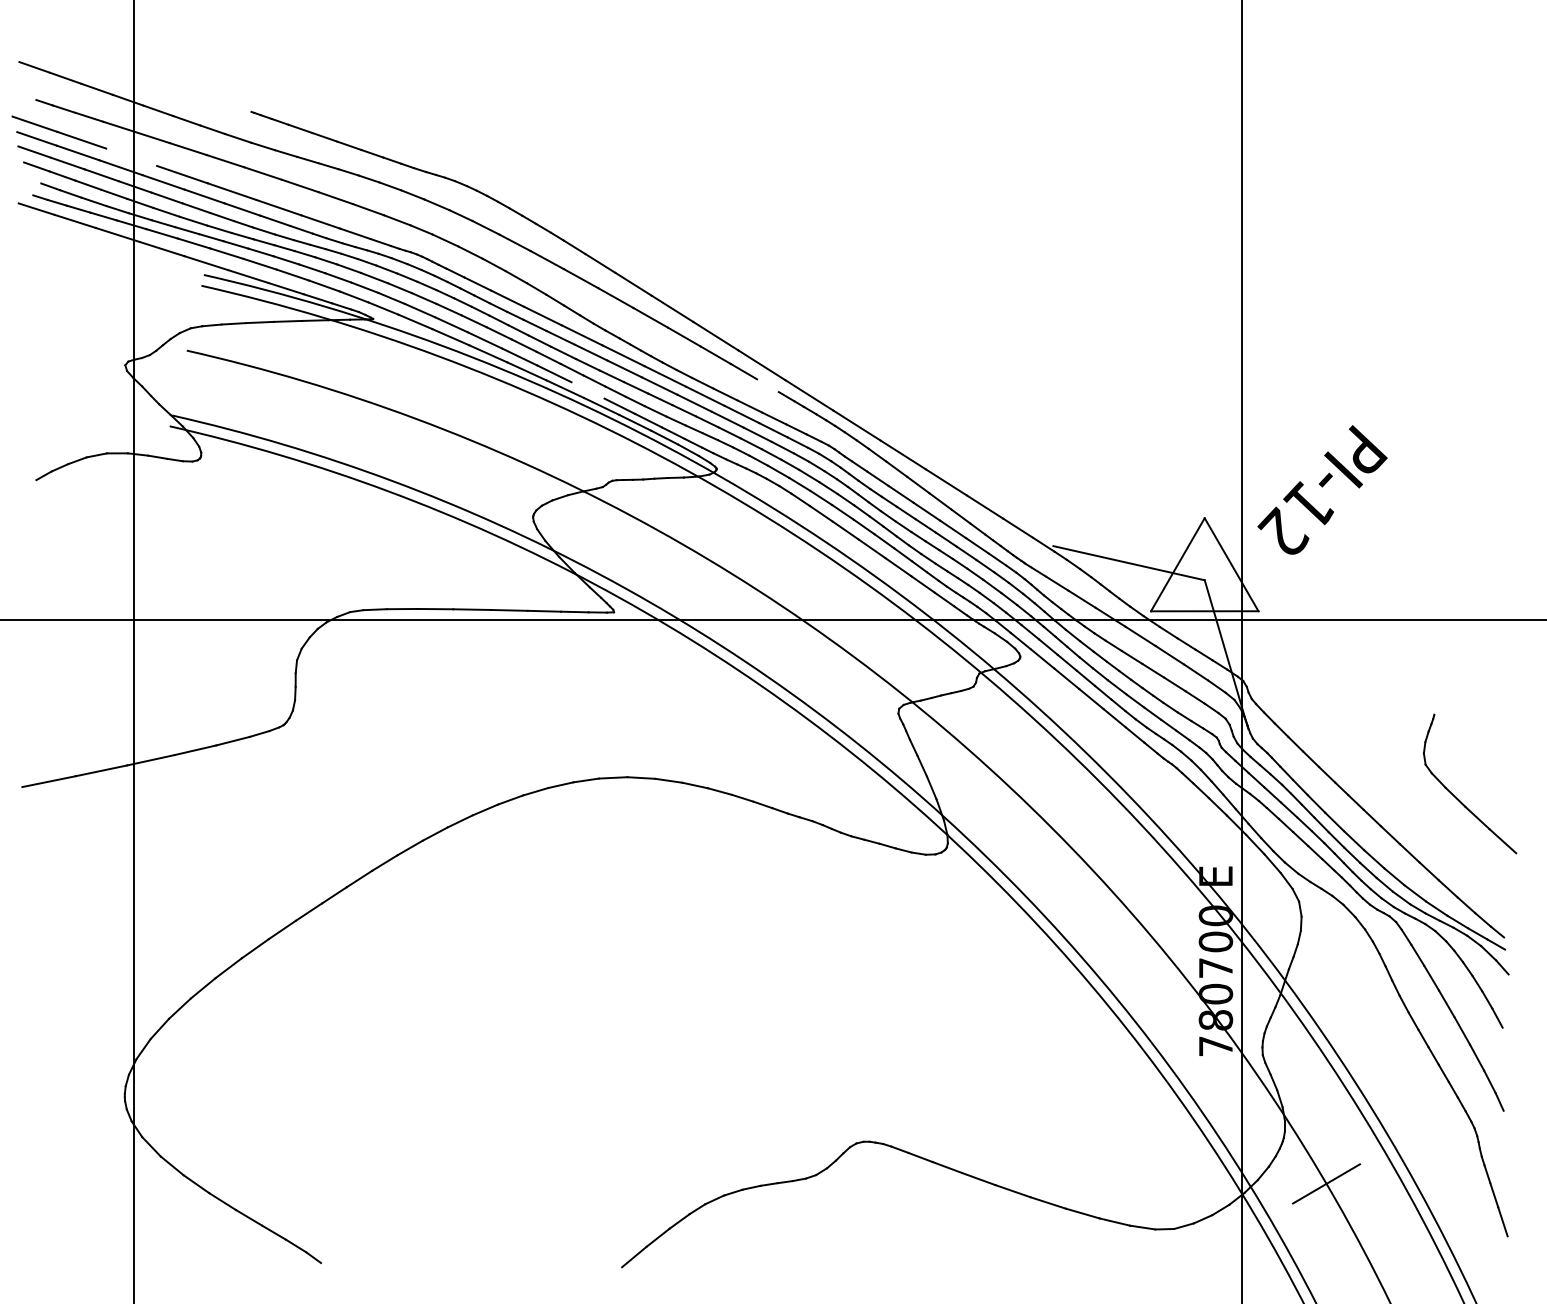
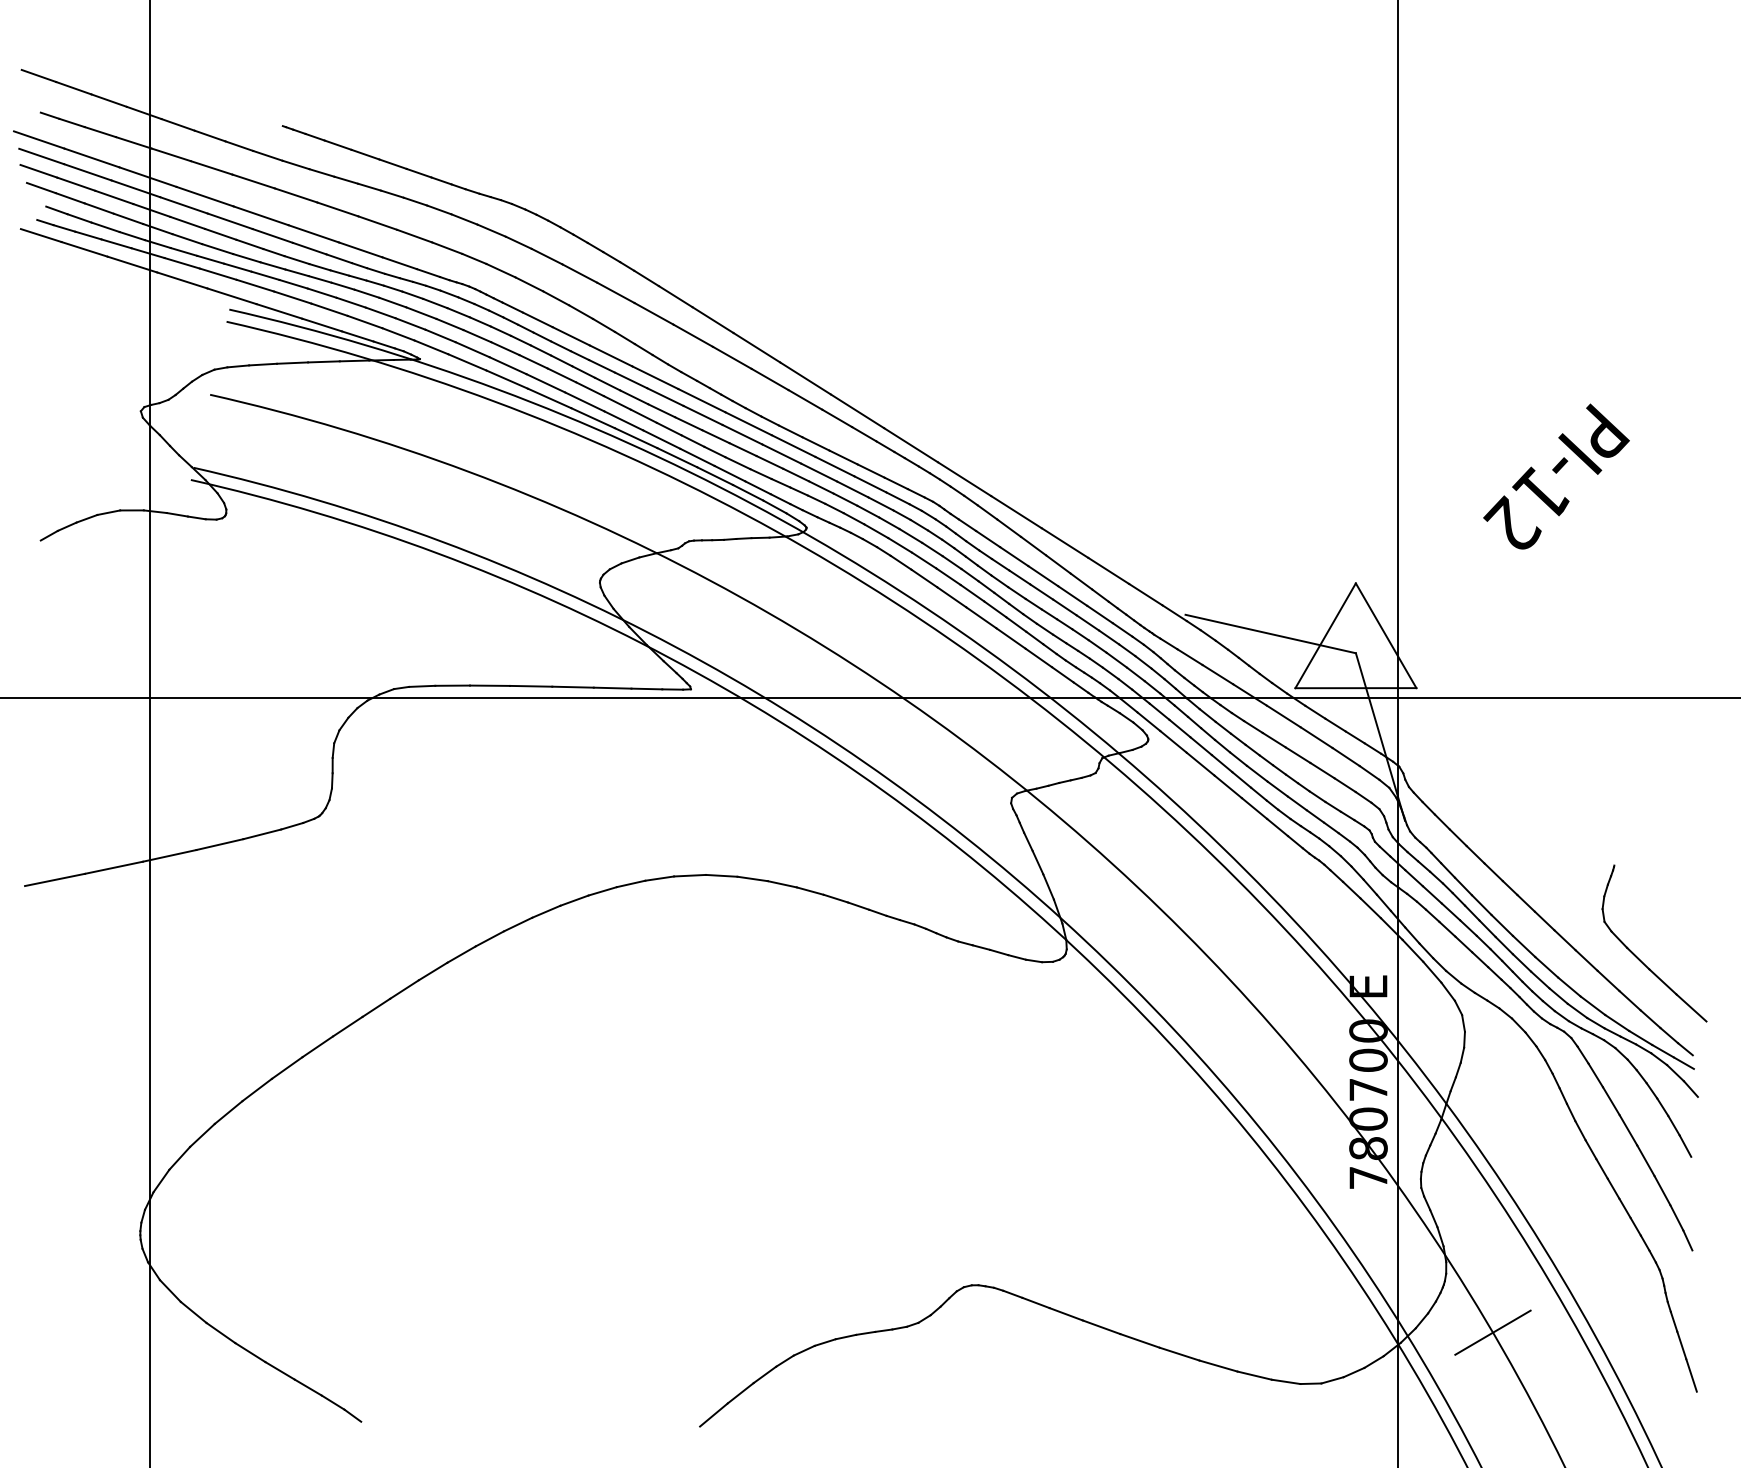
line: (131, 156) -> (147, 176), added
line: (768, 385) -> (864, 434), added
line: (587, 390) -> (661, 439), added
text: (1322, 489) -> (1556, 476), moved
part: (1456, 797) -> (1639, 958), moved

